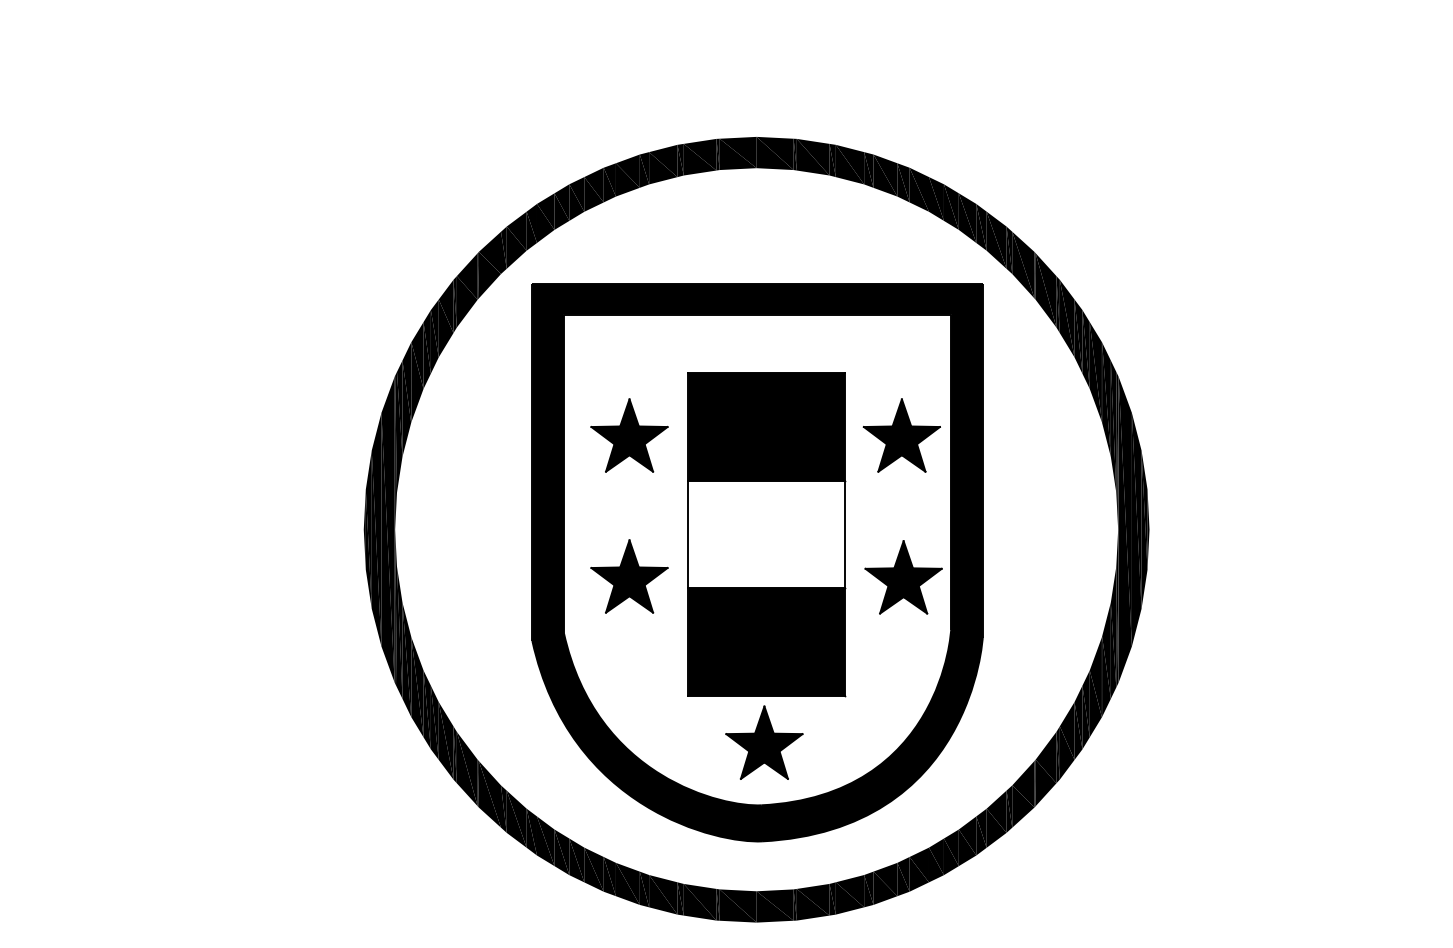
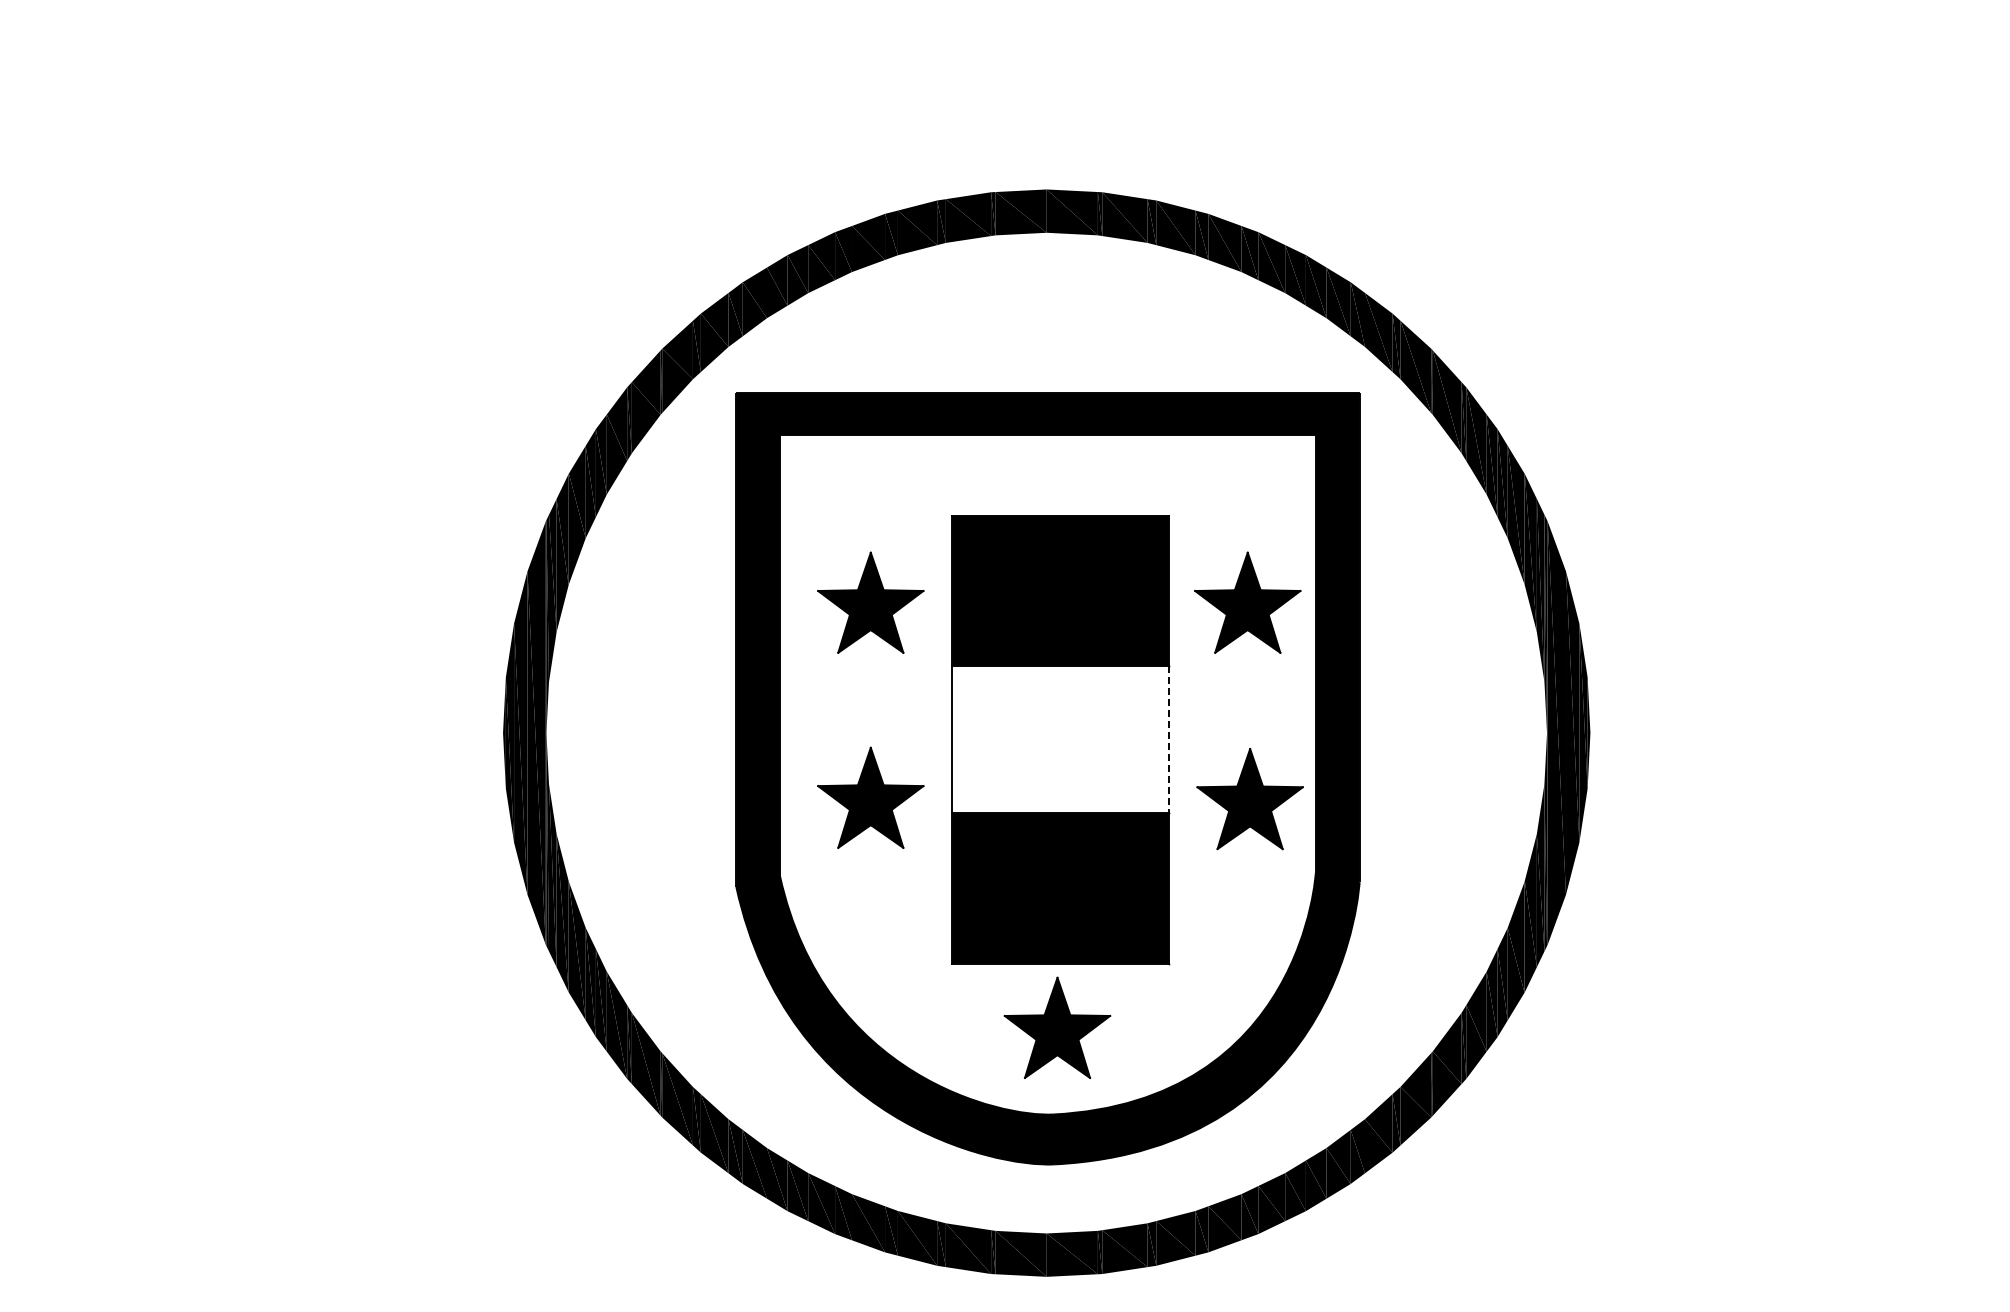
line: (845, 535) -> (1169, 740), solid -> dashed

